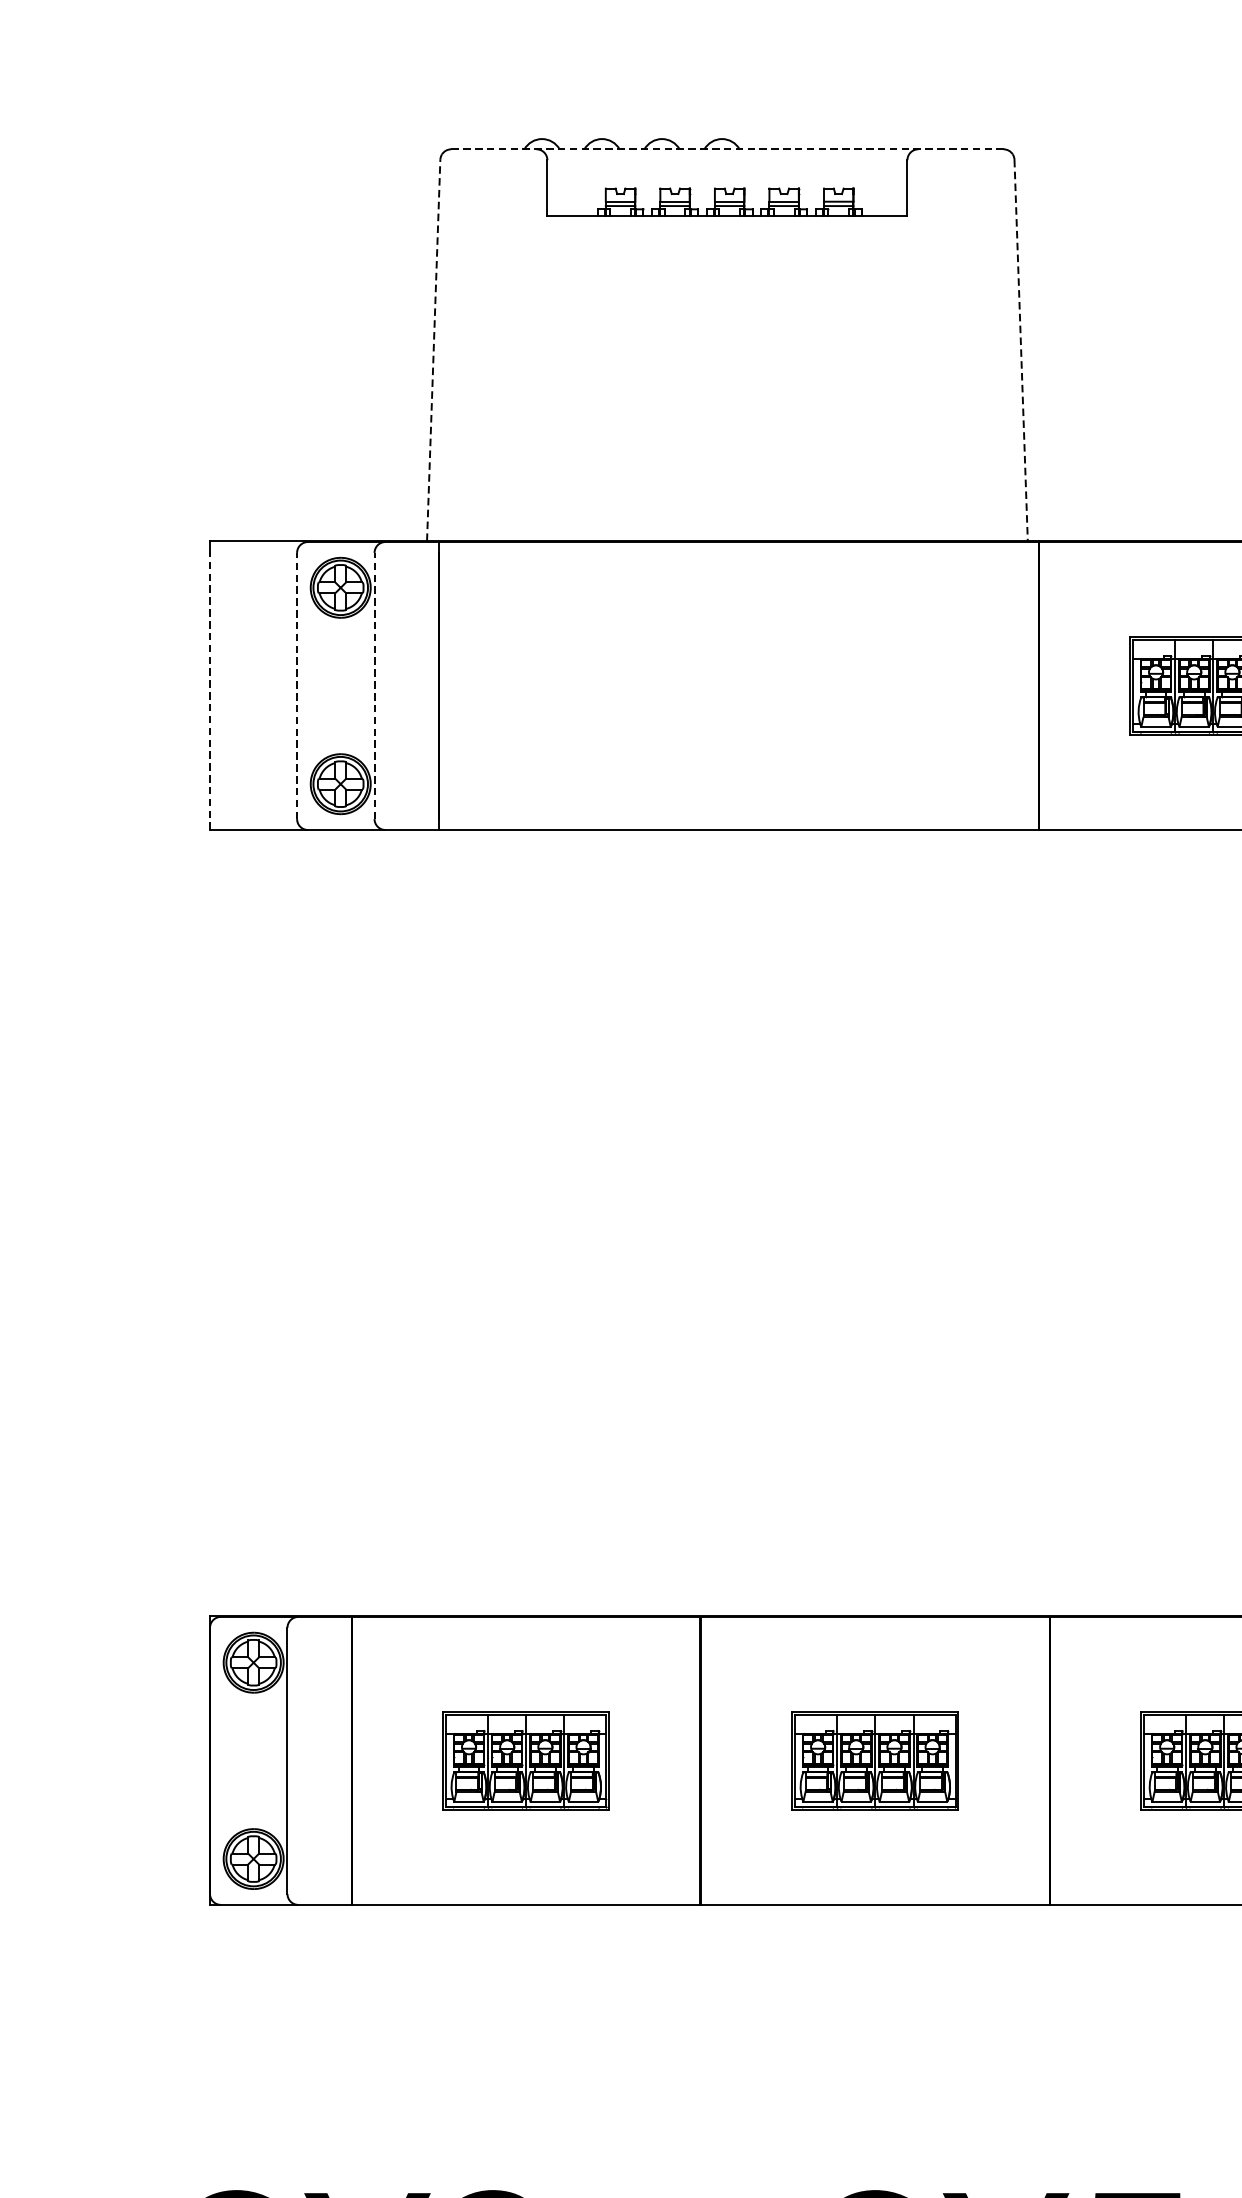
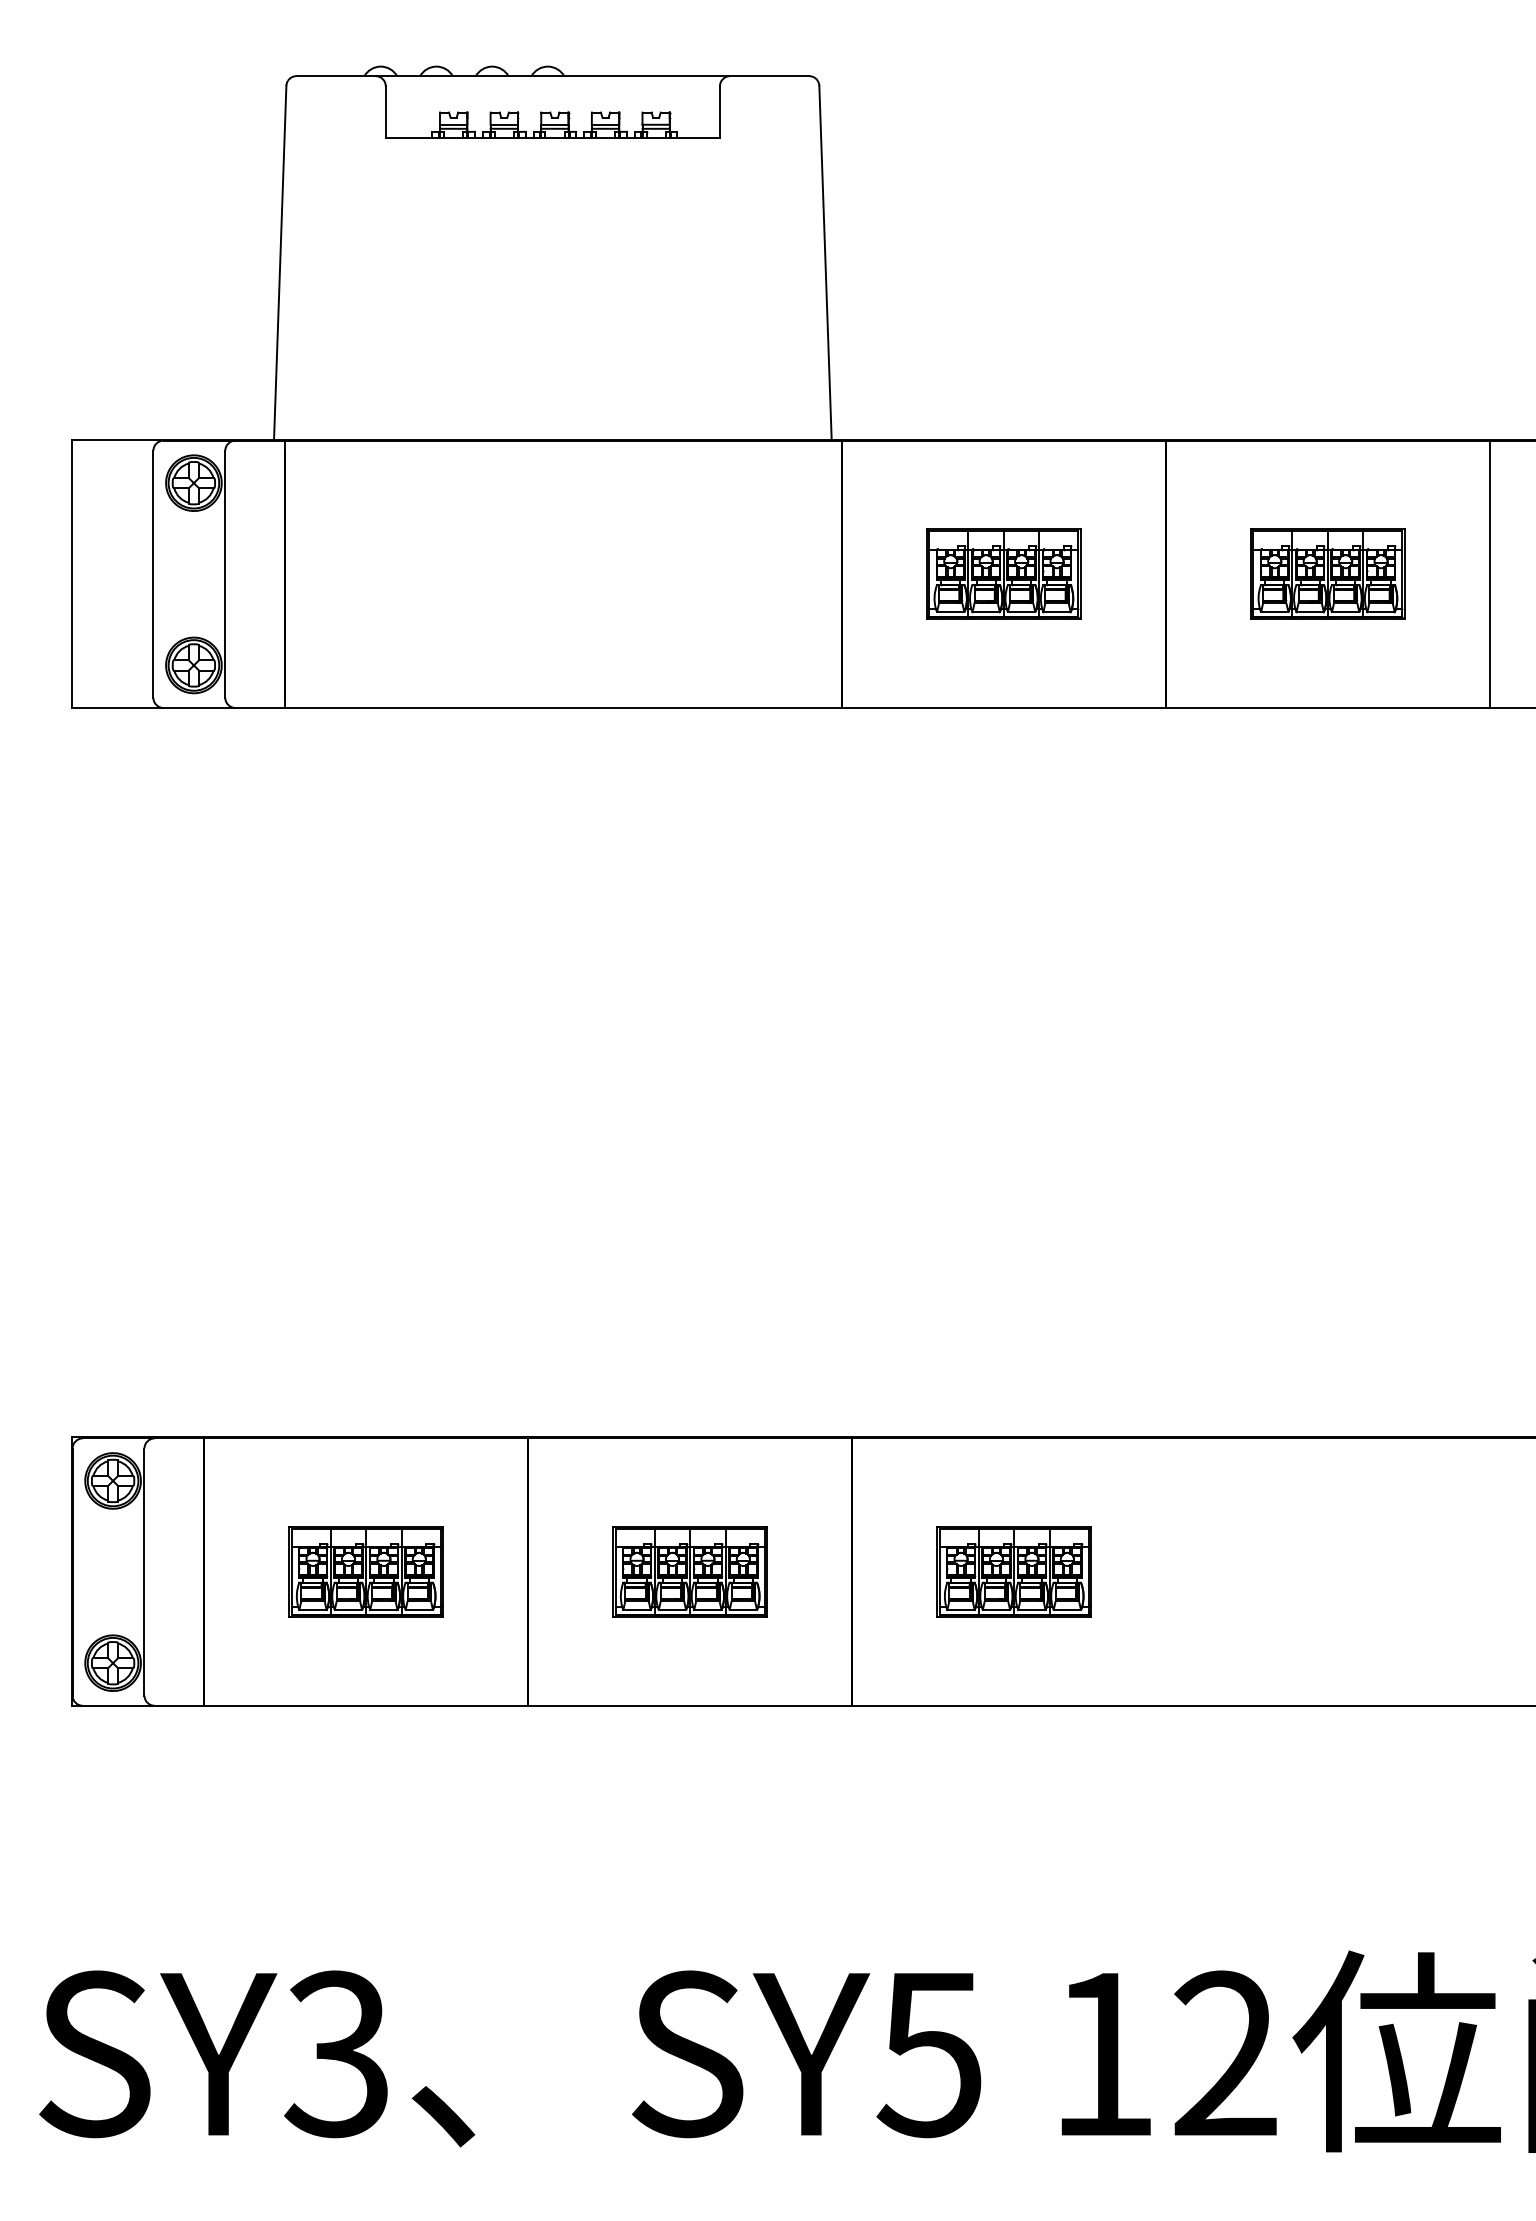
line: (728, 149) -> (553, 76), dashed -> solid
line: (434, 350) -> (280, 262), dashed -> solid
line: (1021, 350) -> (825, 262), dashed -> solid
line: (297, 686) -> (153, 574), dashed -> solid
line: (374, 686) -> (225, 574), dashed -> solid
line: (209, 691) -> (72, 579), dashed -> solid

